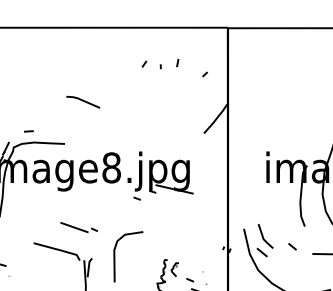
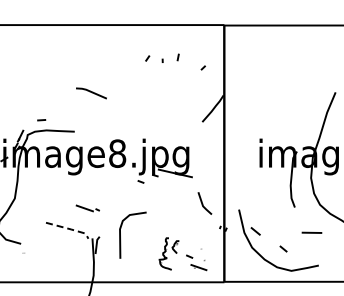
part: (78, 227) -> (87, 208), size x0.7
line: (264, 236) -> (203, 203), moved
line: (292, 246) -> (283, 248), moved
line: (60, 250) -> (70, 229), solid -> dashed

